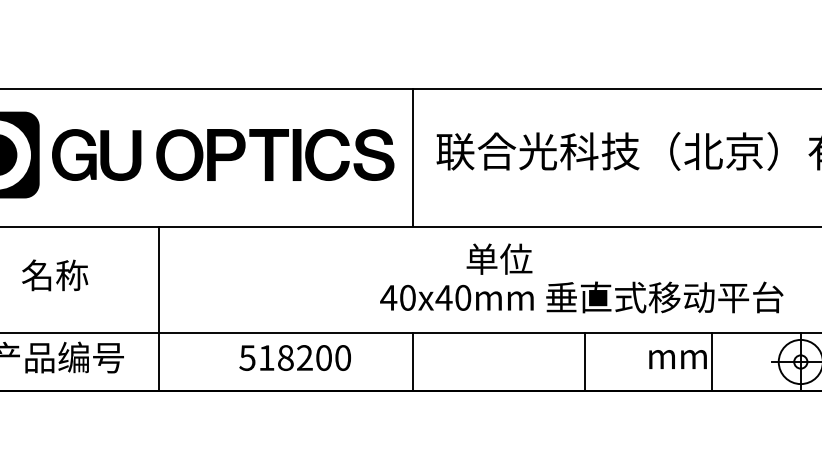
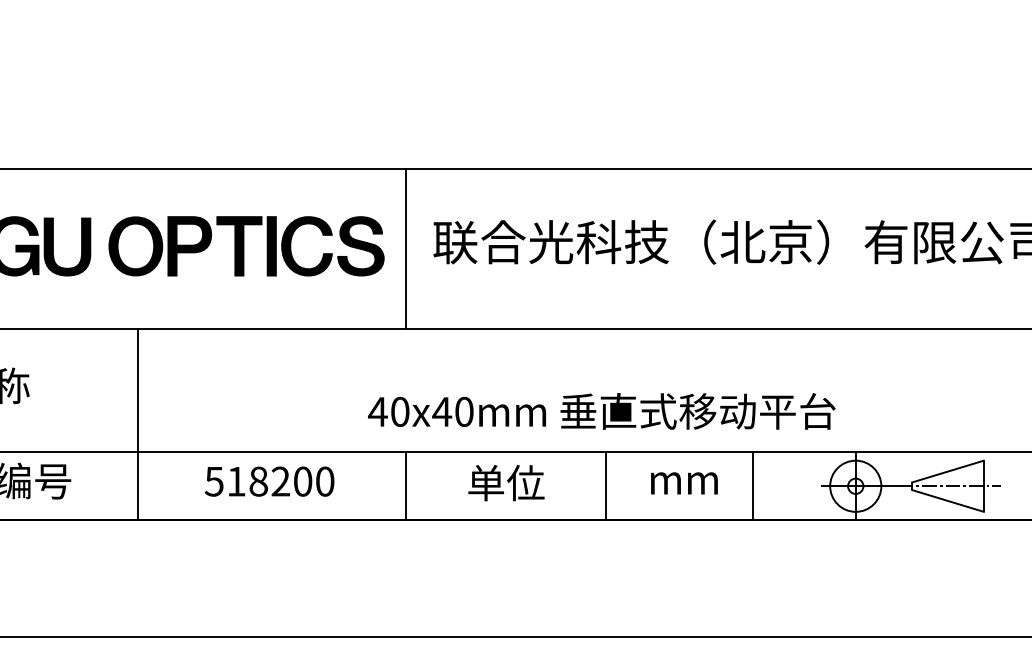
text: (499, 259) -> (506, 483), moved
line: (158, 308) -> (138, 424), moved
text: (678, 359) -> (684, 483), moved

